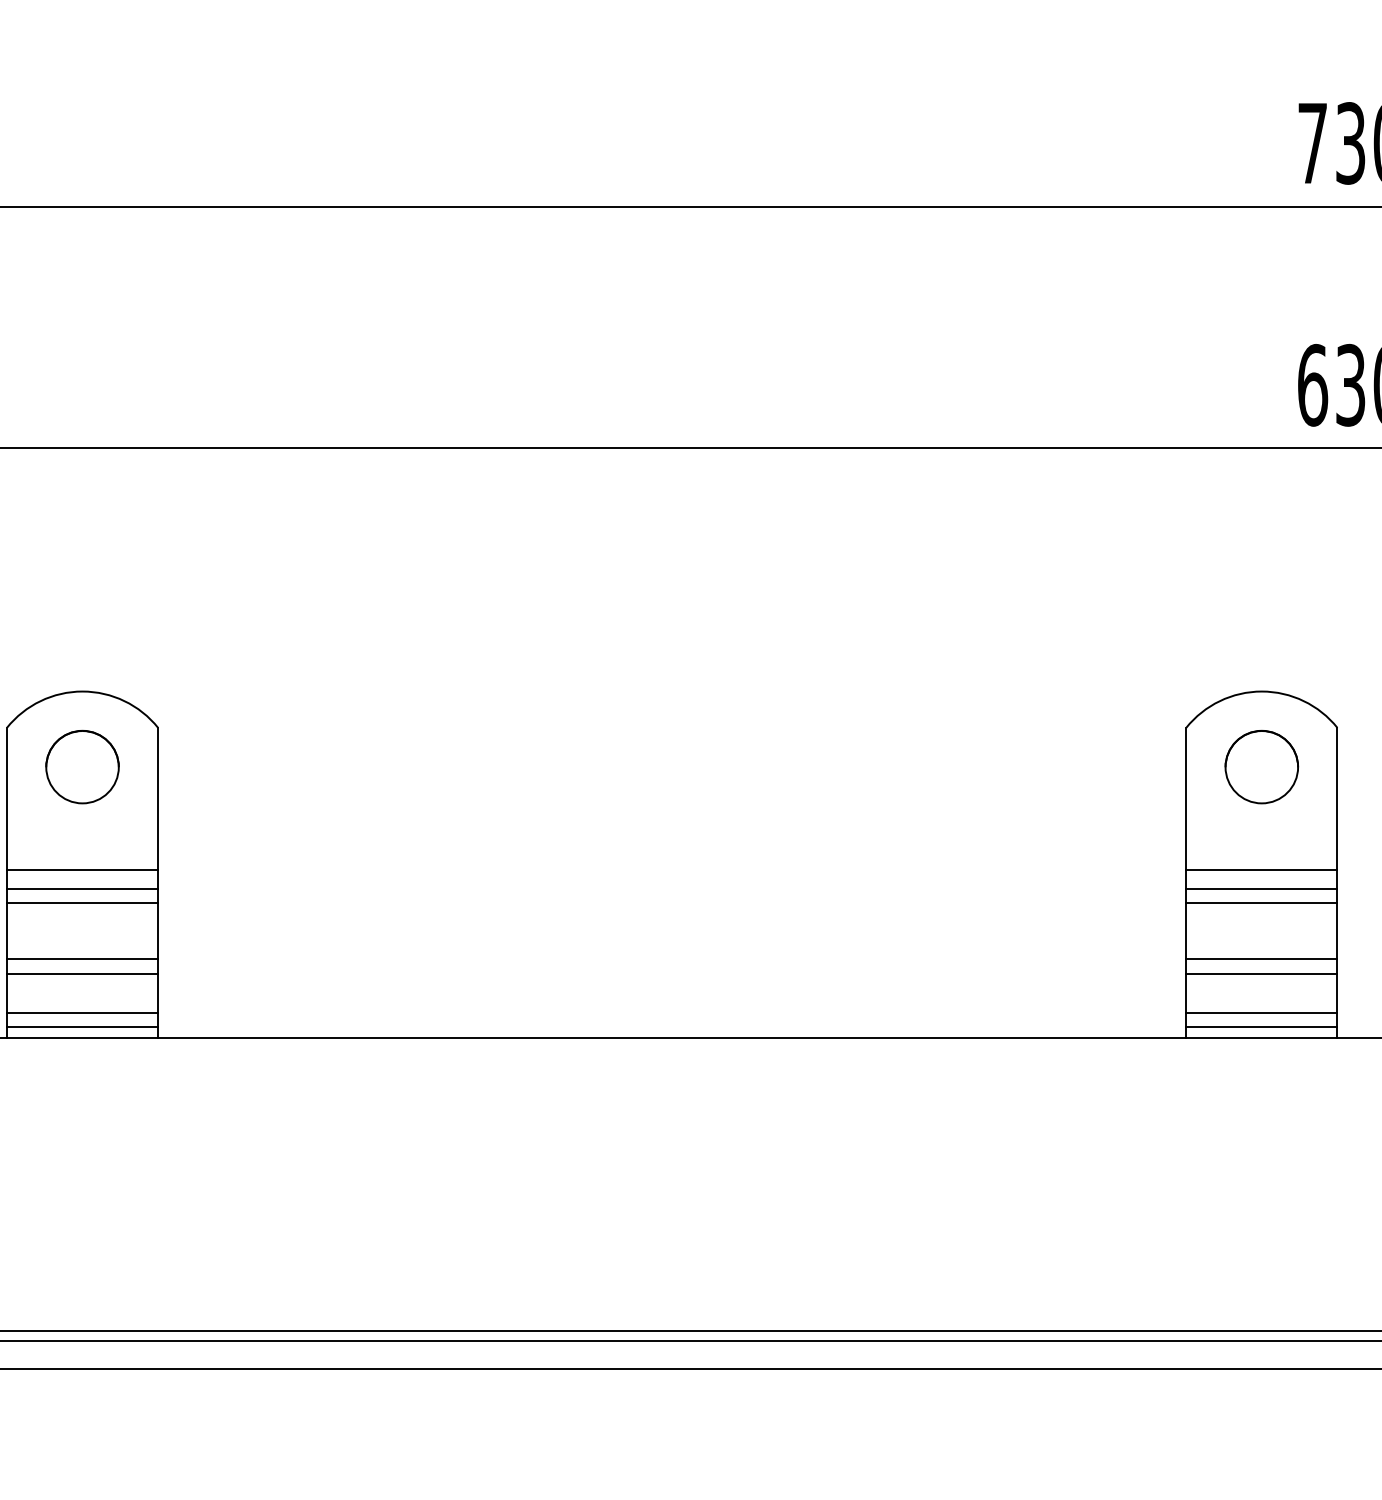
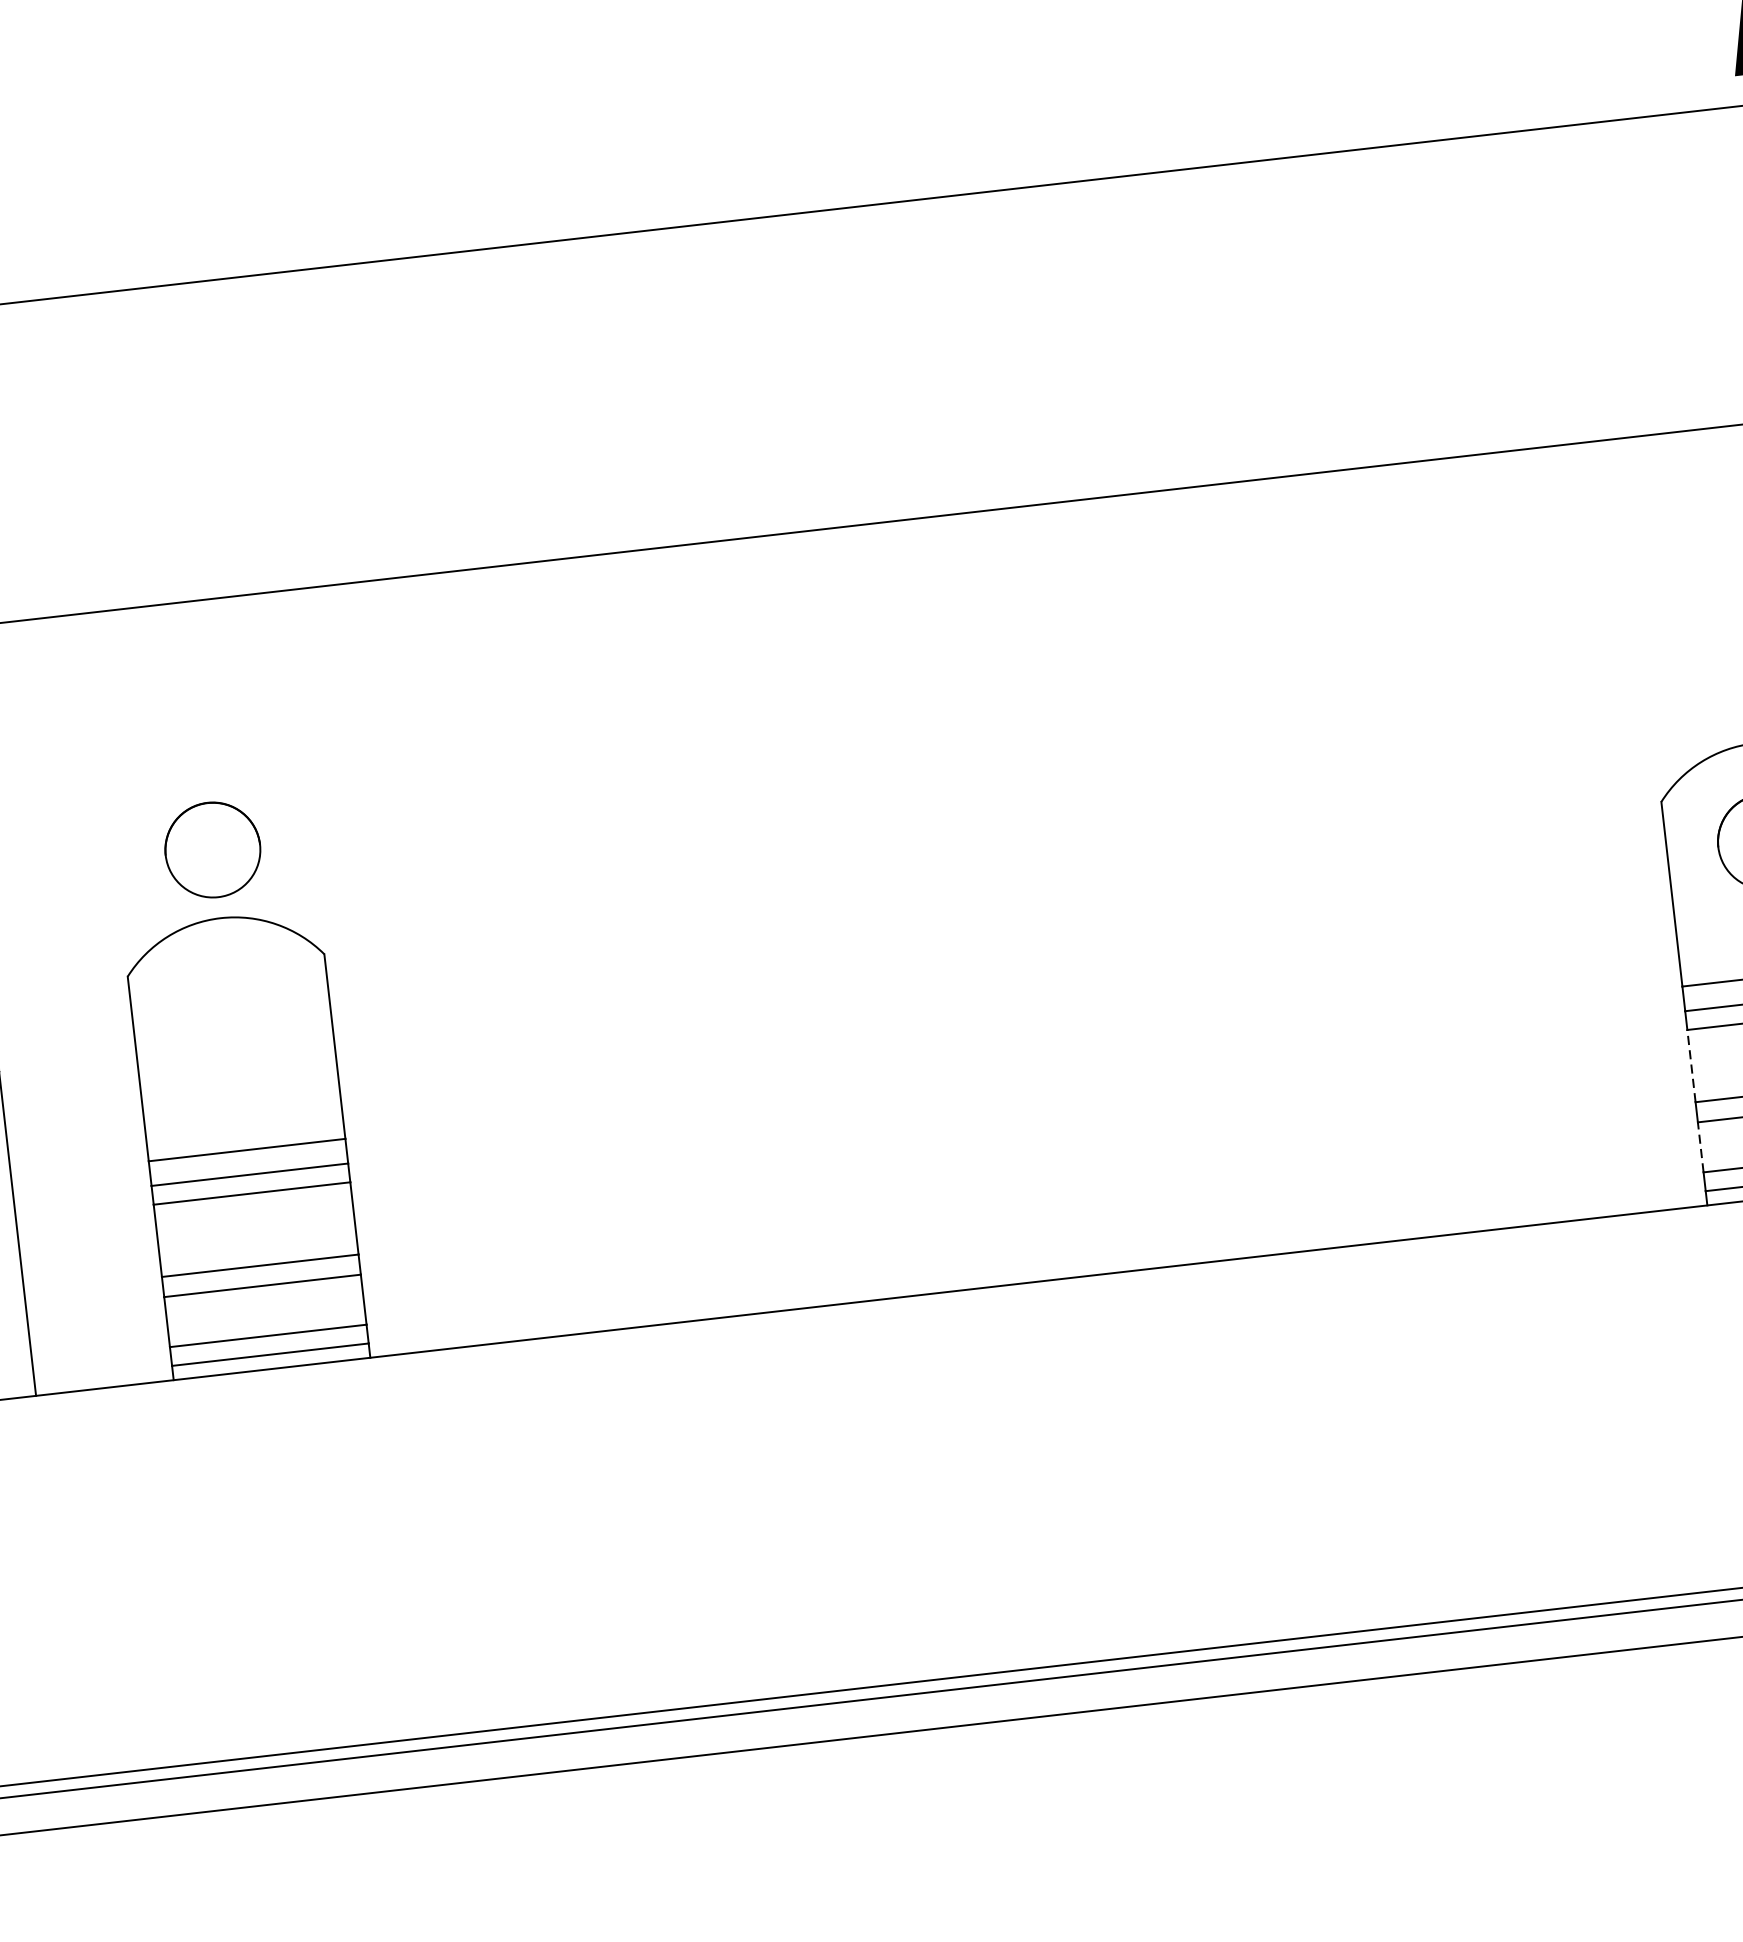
circle: (82, 767) -> (212, 850), moved
line: (1186, 931) -> (1691, 1066), solid -> dashed
line: (1186, 993) -> (1701, 1147), solid -> dashed

